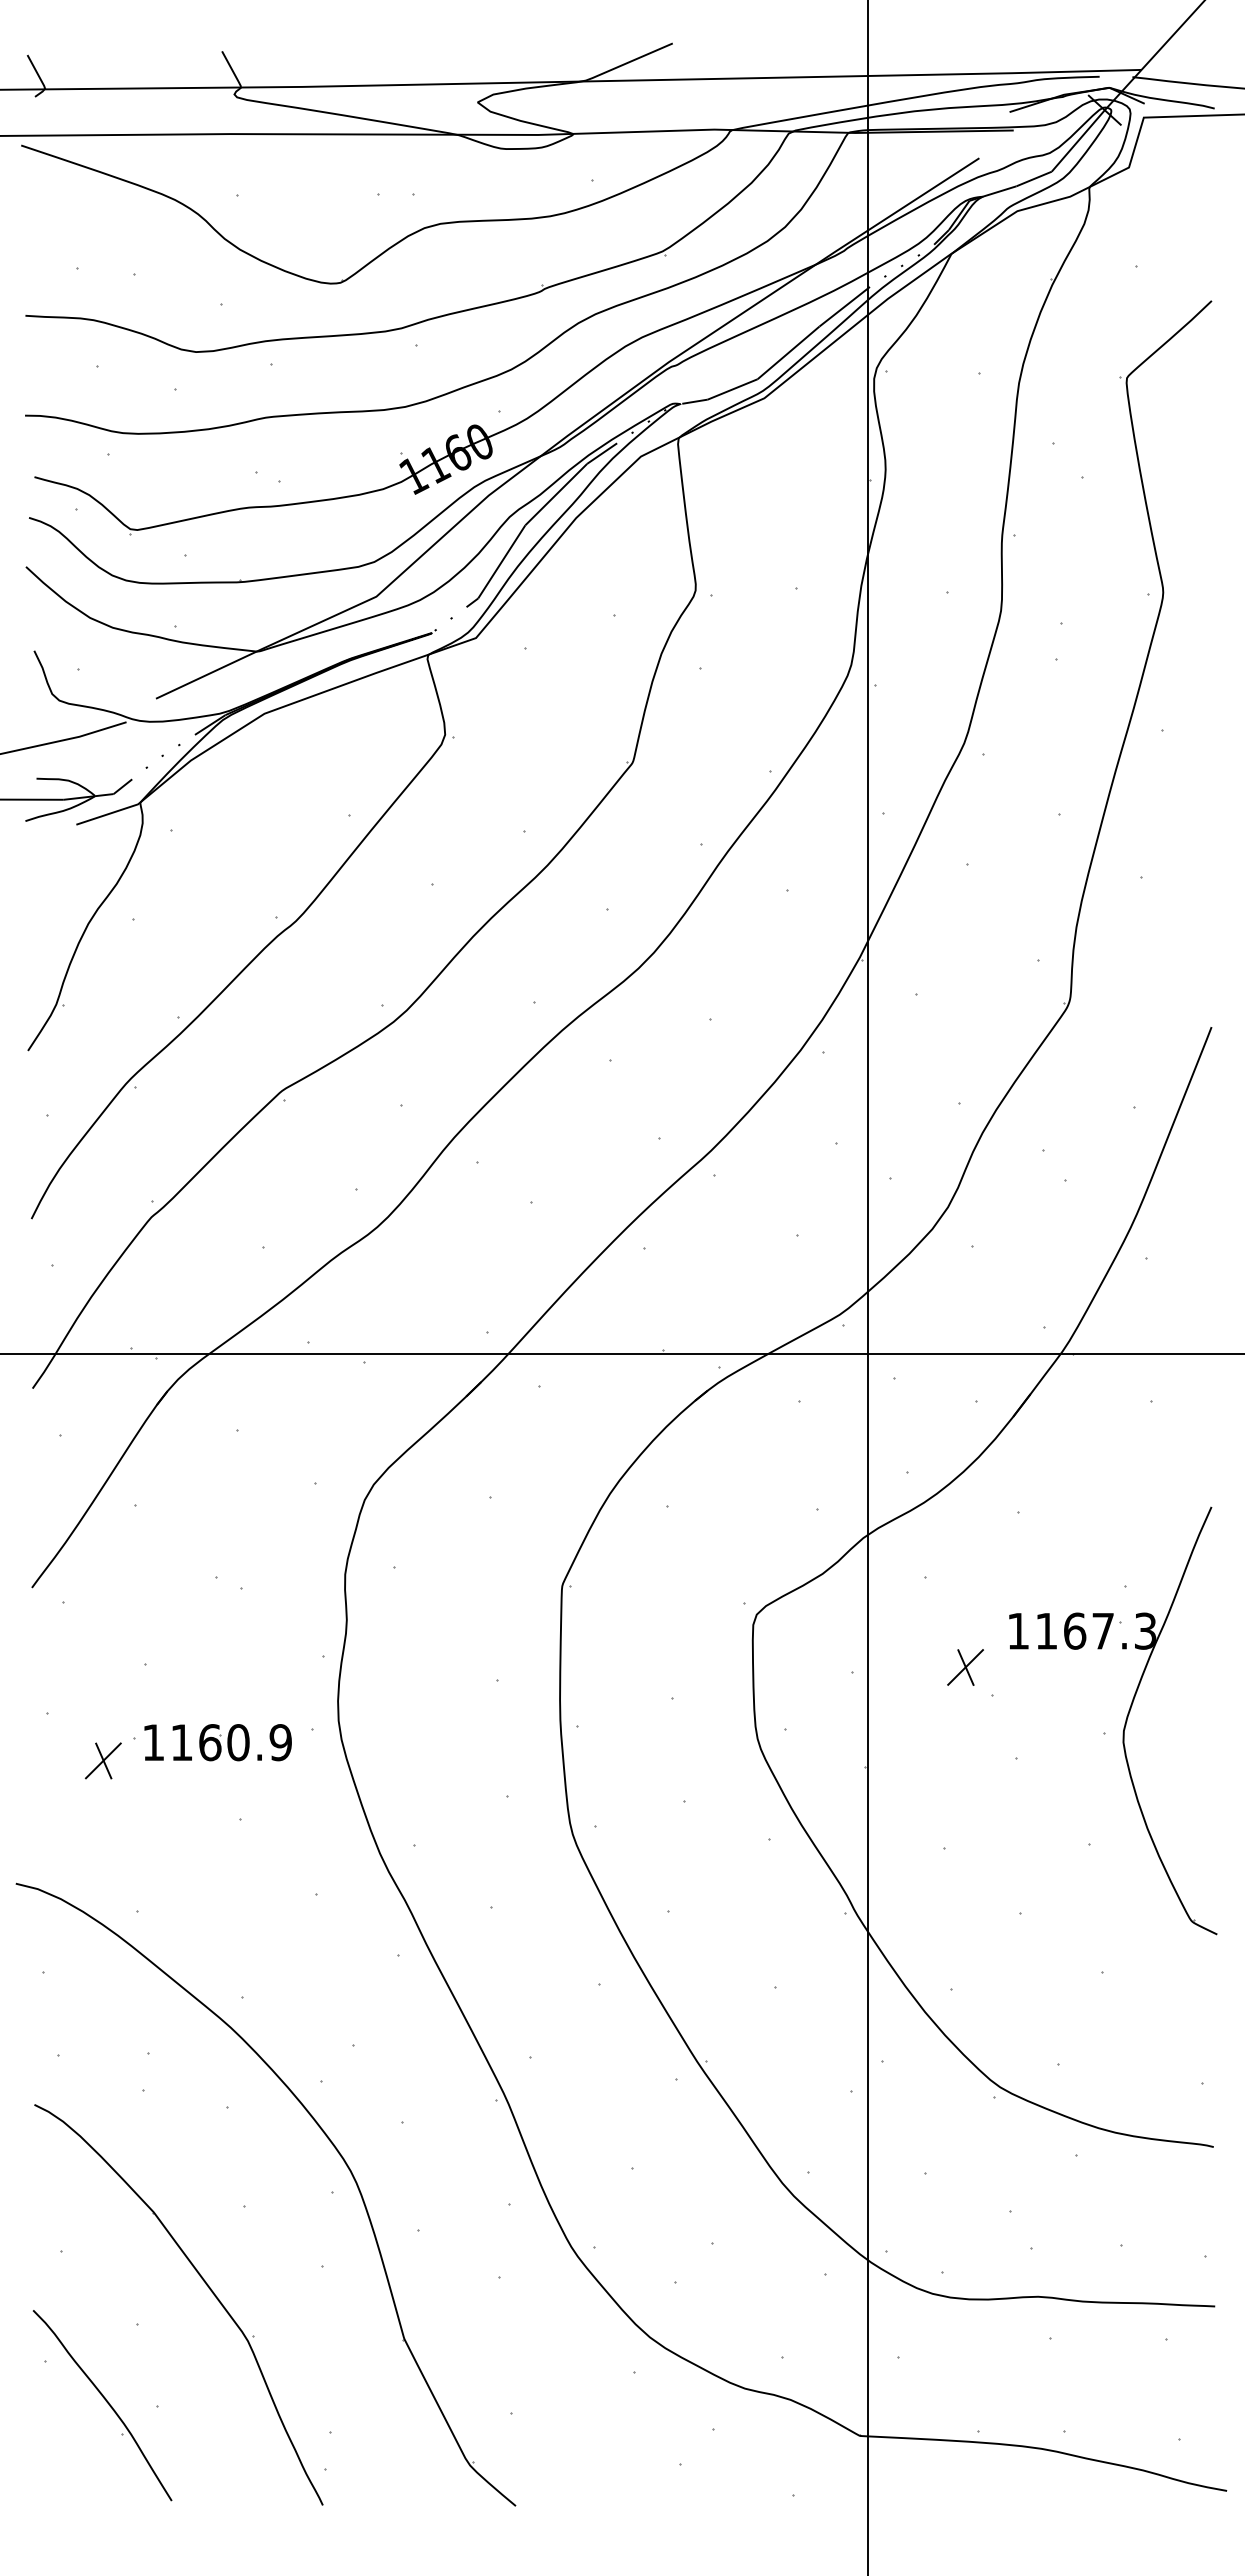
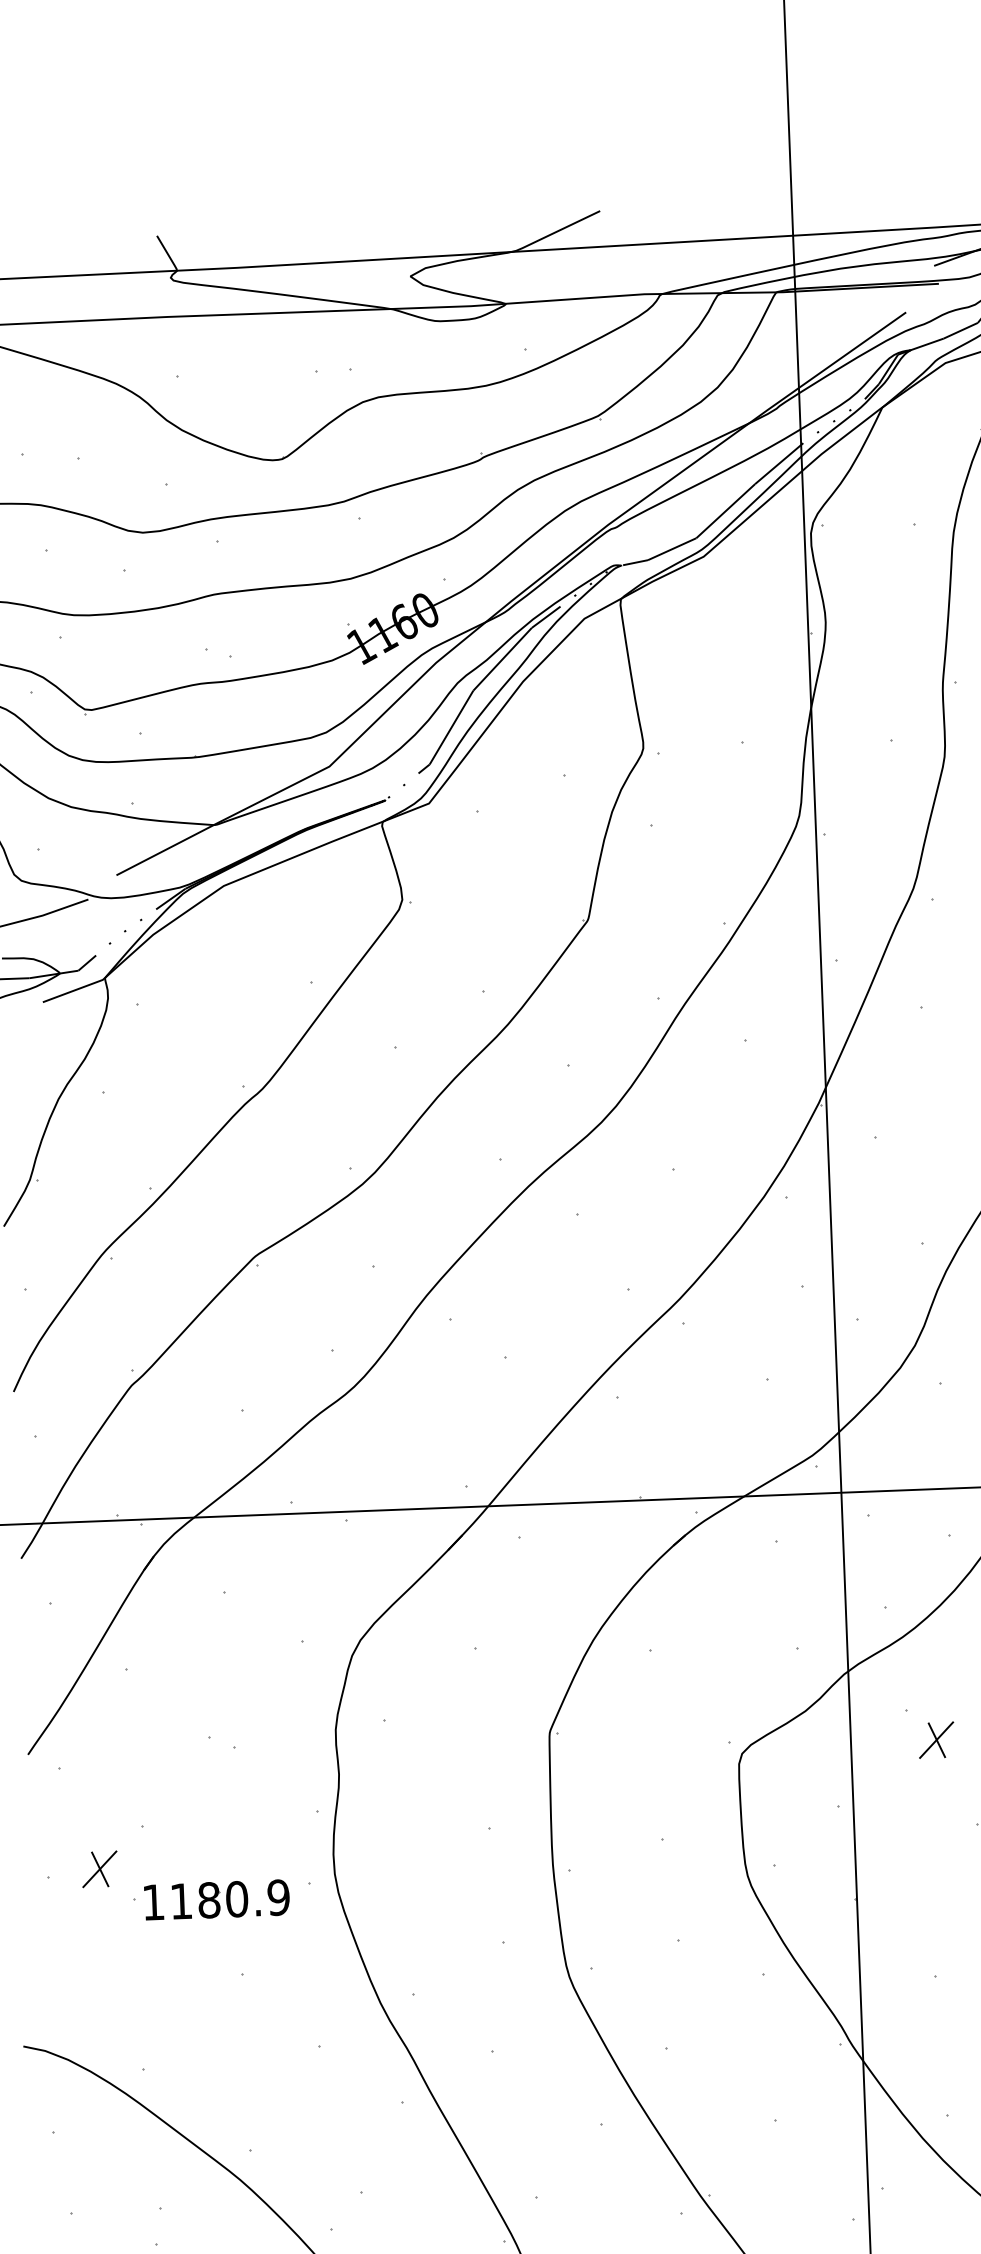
part: (965, 1667) -> (936, 1740), moved
text: (210, 1742) -> (209, 1900), 1160.9 -> 1180.9
part: (102, 1760) -> (98, 1868), moved

